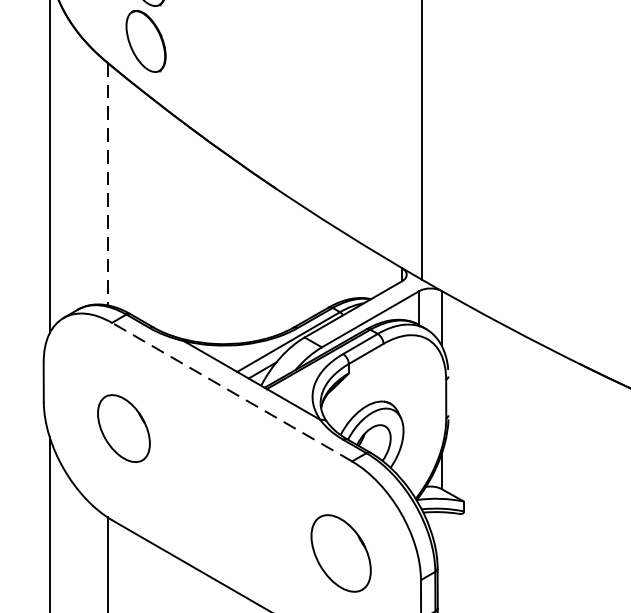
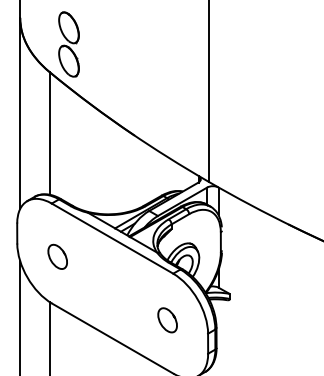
line: (107, 184) -> (49, 133), dashed -> solid
line: (232, 391) -> (112, 238), dashed -> solid
part: (123, 427) -> (57, 256), size x0.71
part: (340, 553) -> (167, 320), size x0.62

